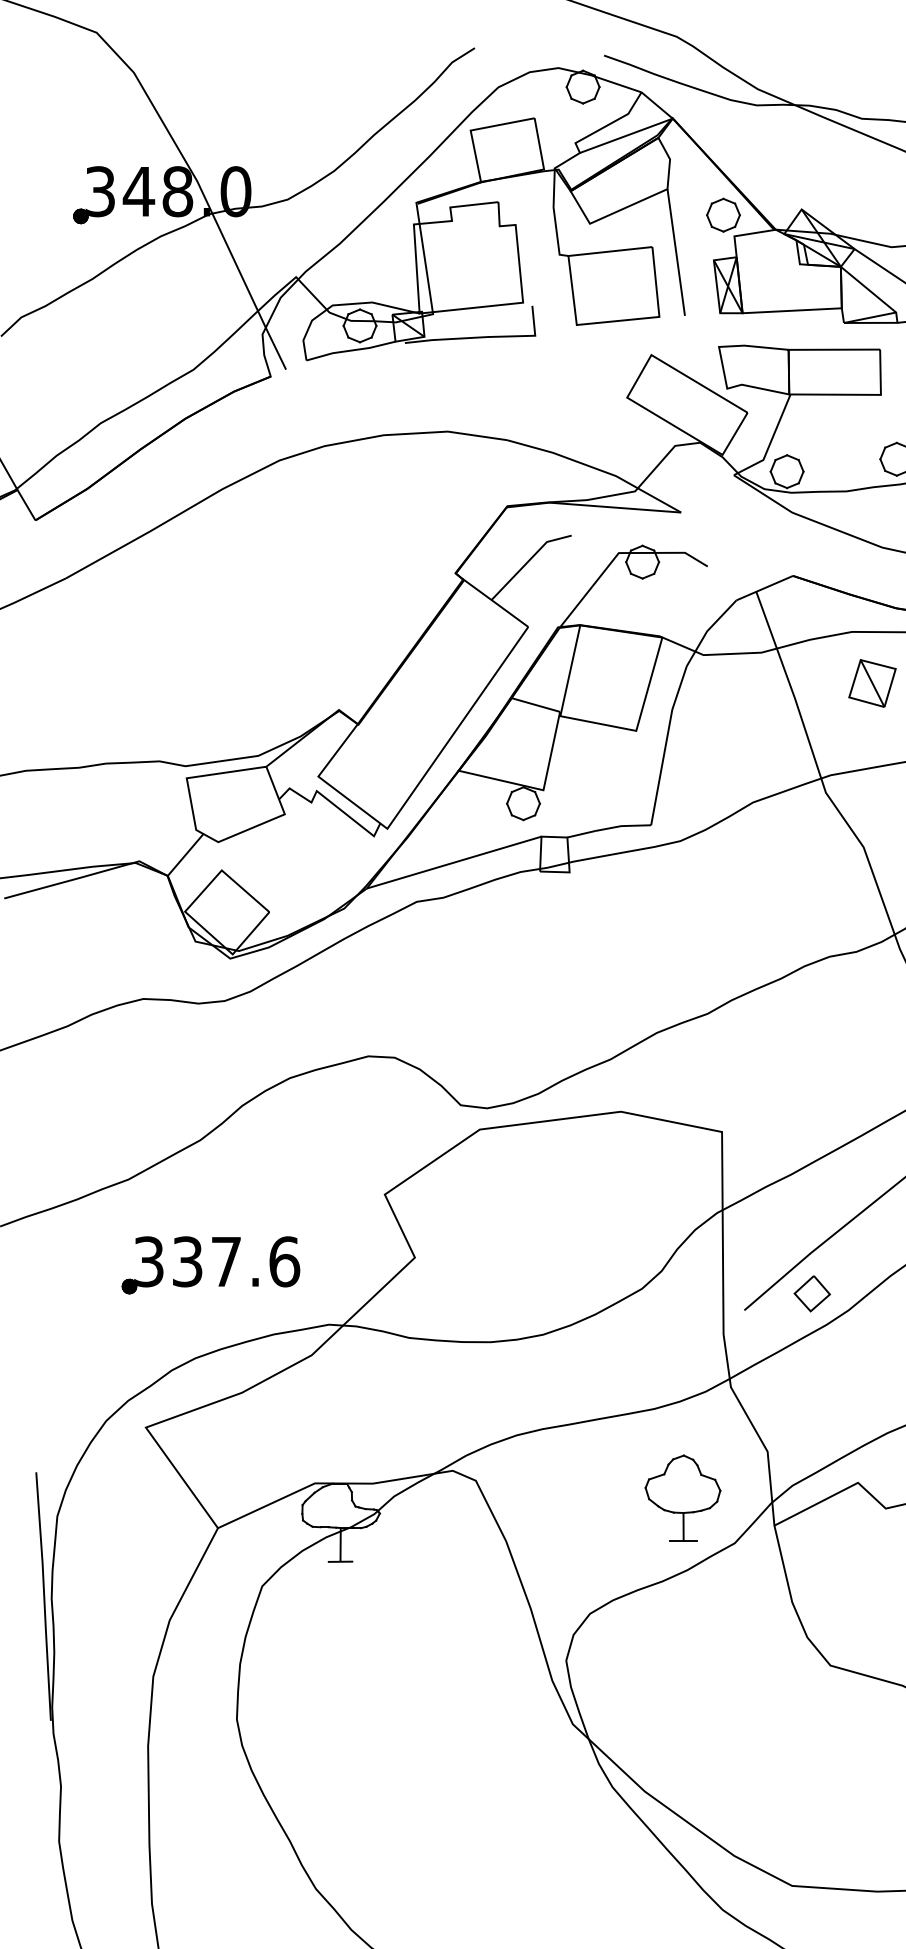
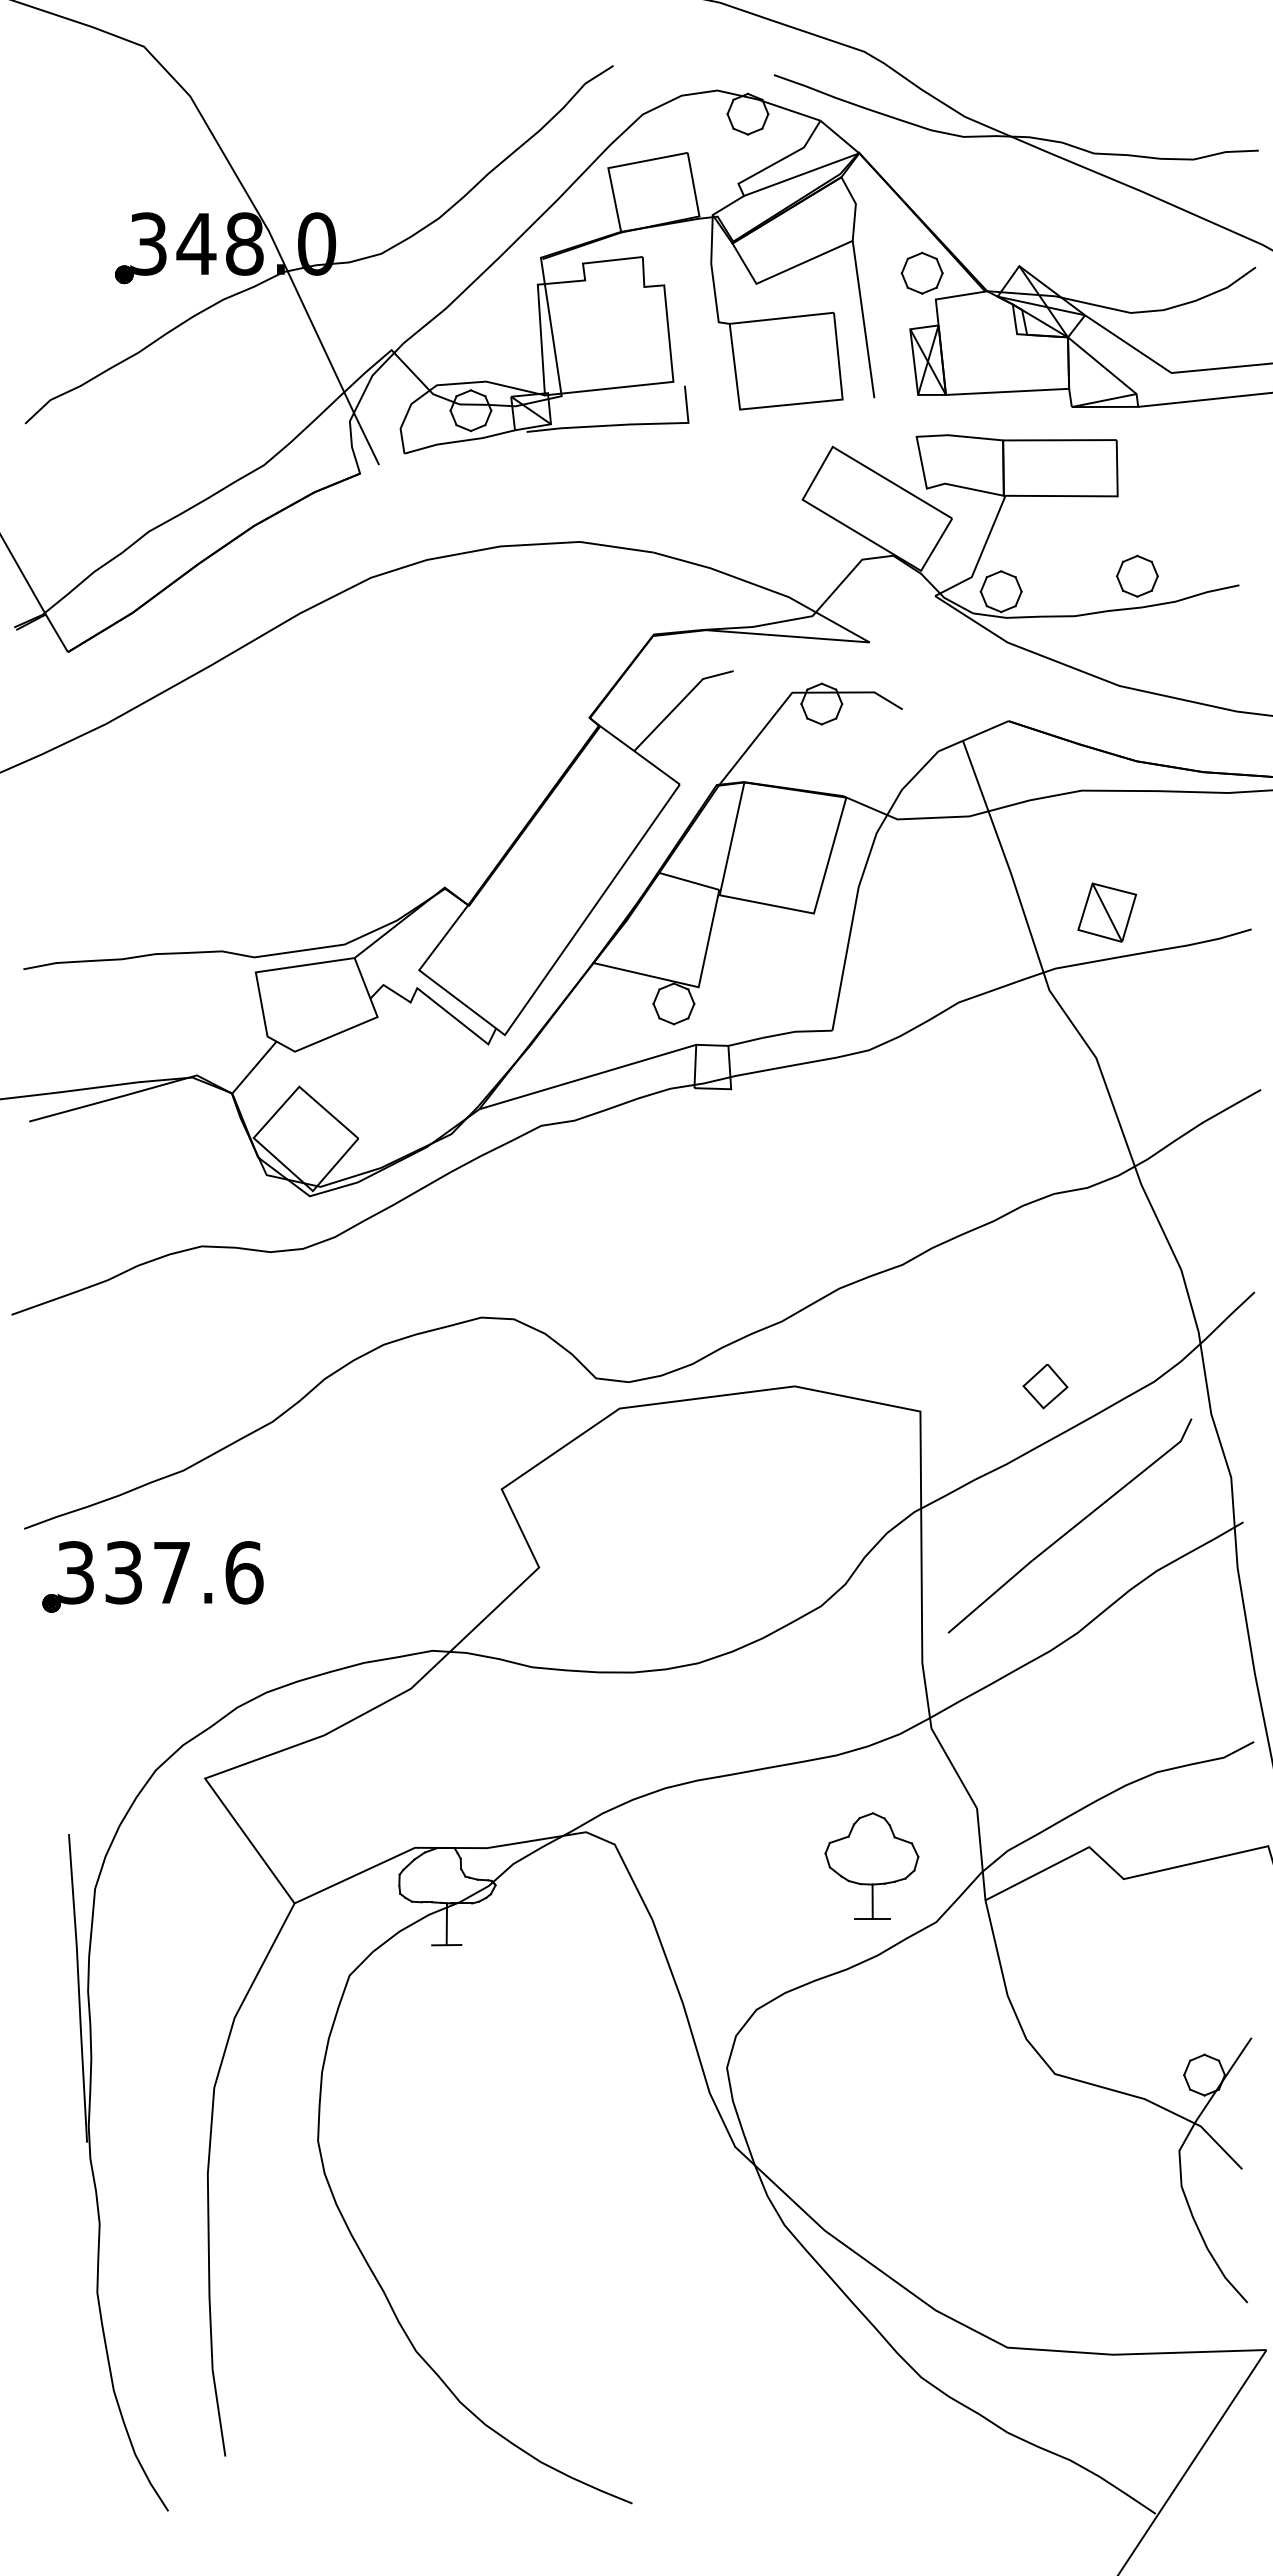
part: (872, 683) -> (1107, 912), moved
part: (201, 1268) -> (141, 1580), moved
part: (812, 1293) -> (1045, 1386), moved

